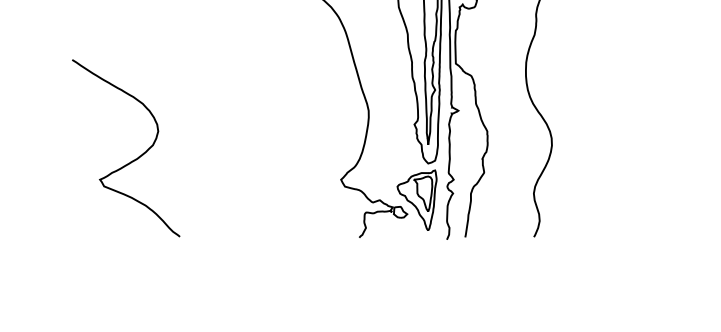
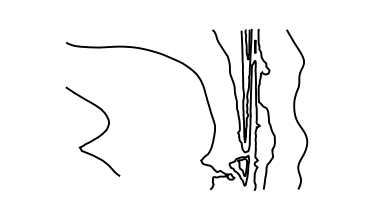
curve: (131, 159) -> (95, 137), moved

